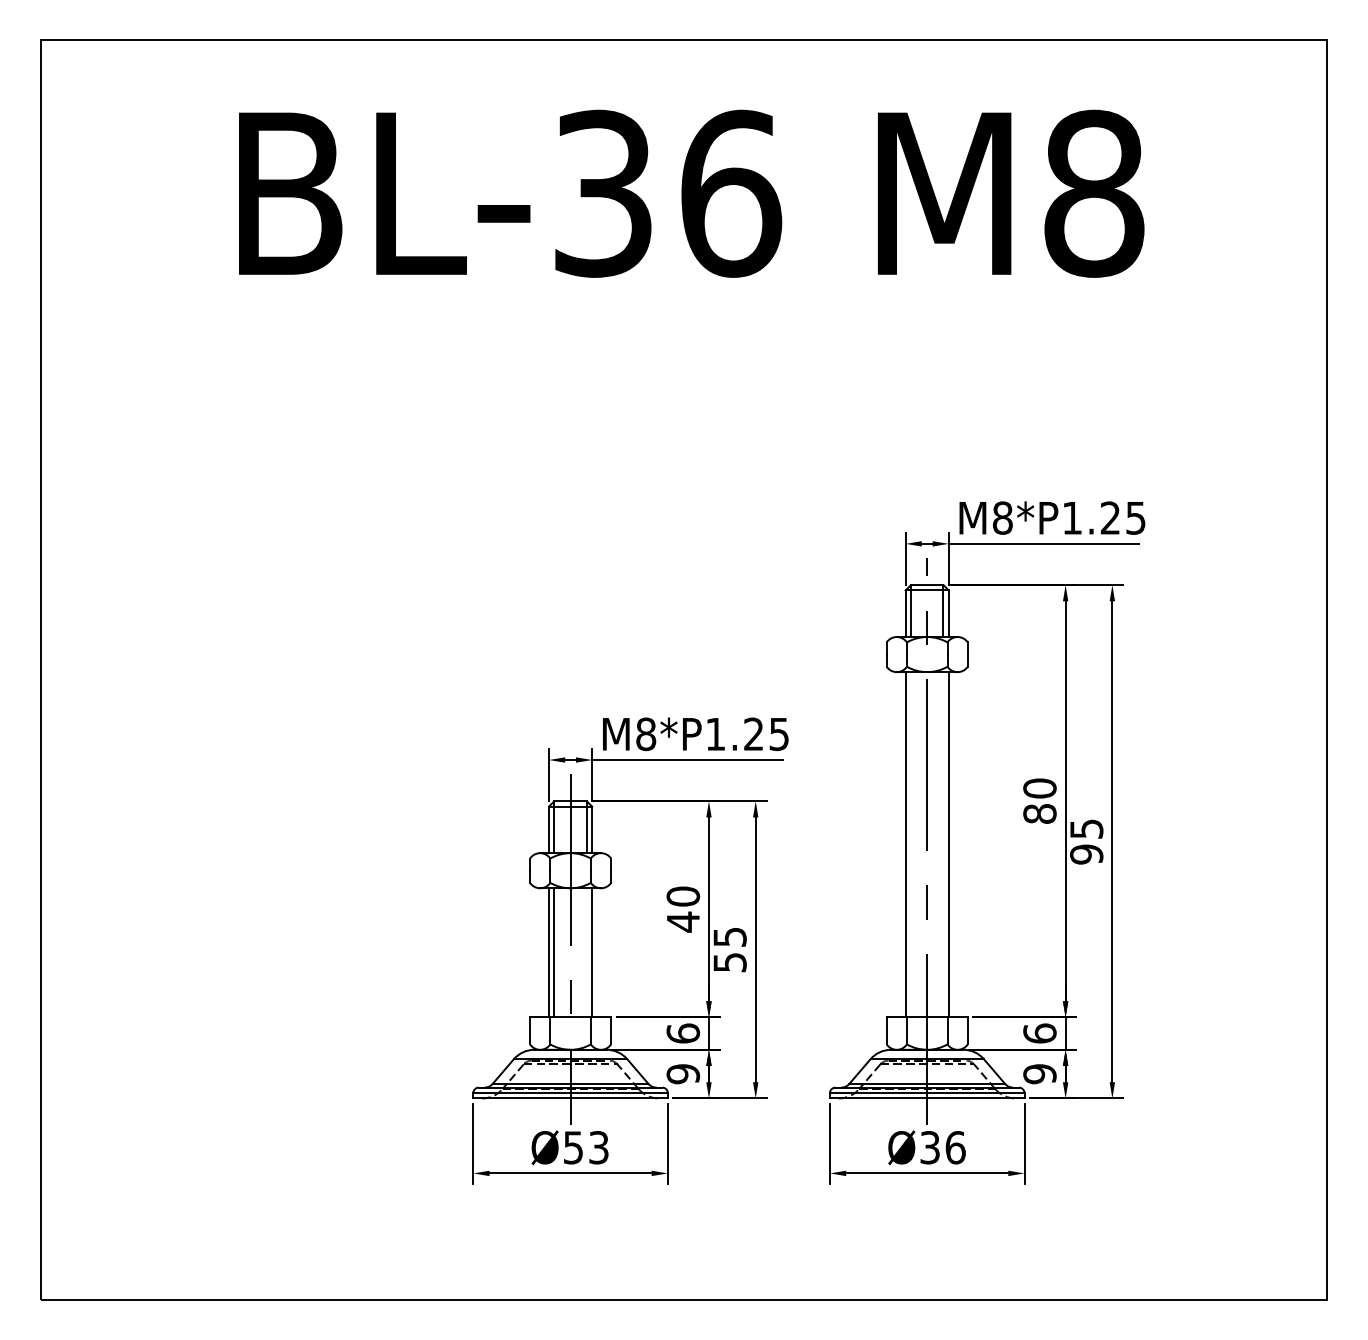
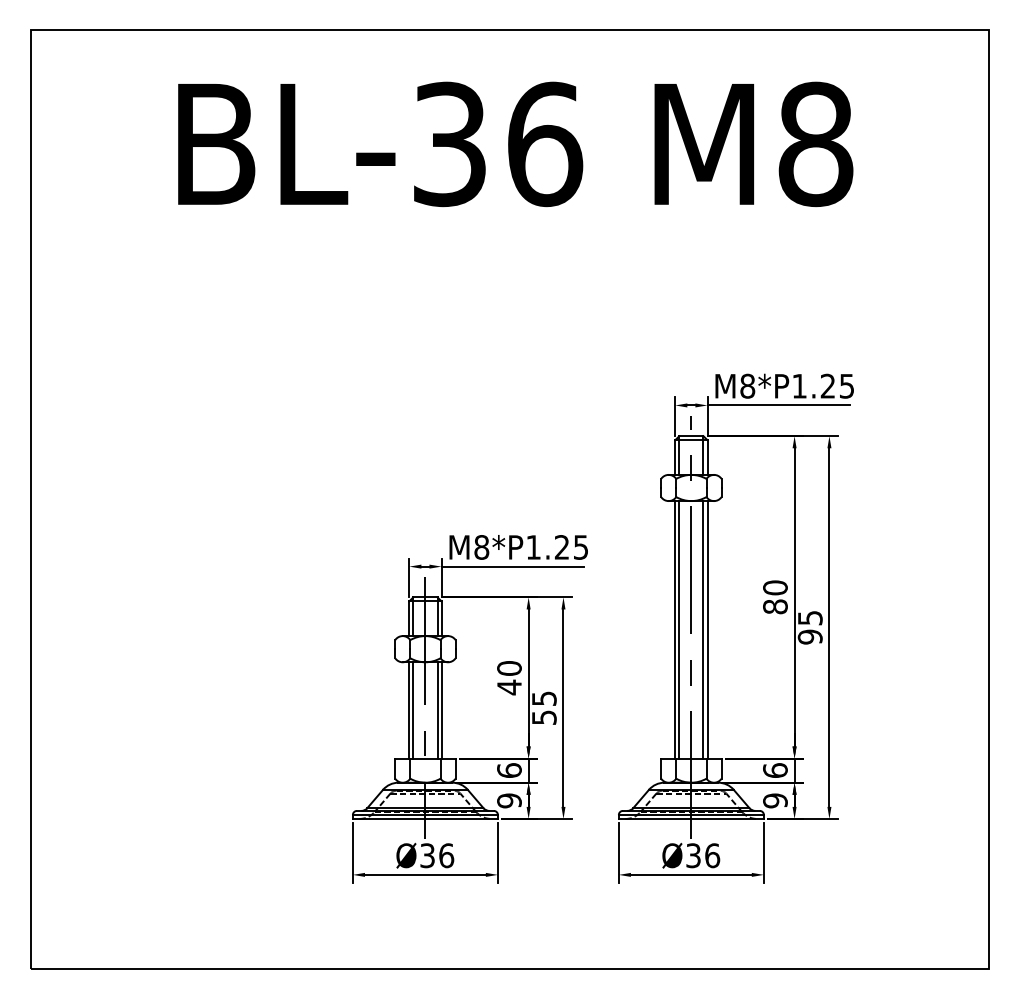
line: (911, 844) -> (679, 629), added
line: (943, 844) -> (703, 629), added
line: (586, 952) -> (437, 710), added
text: (586, 1147) -> (437, 855), Ø53 -> Ø36

